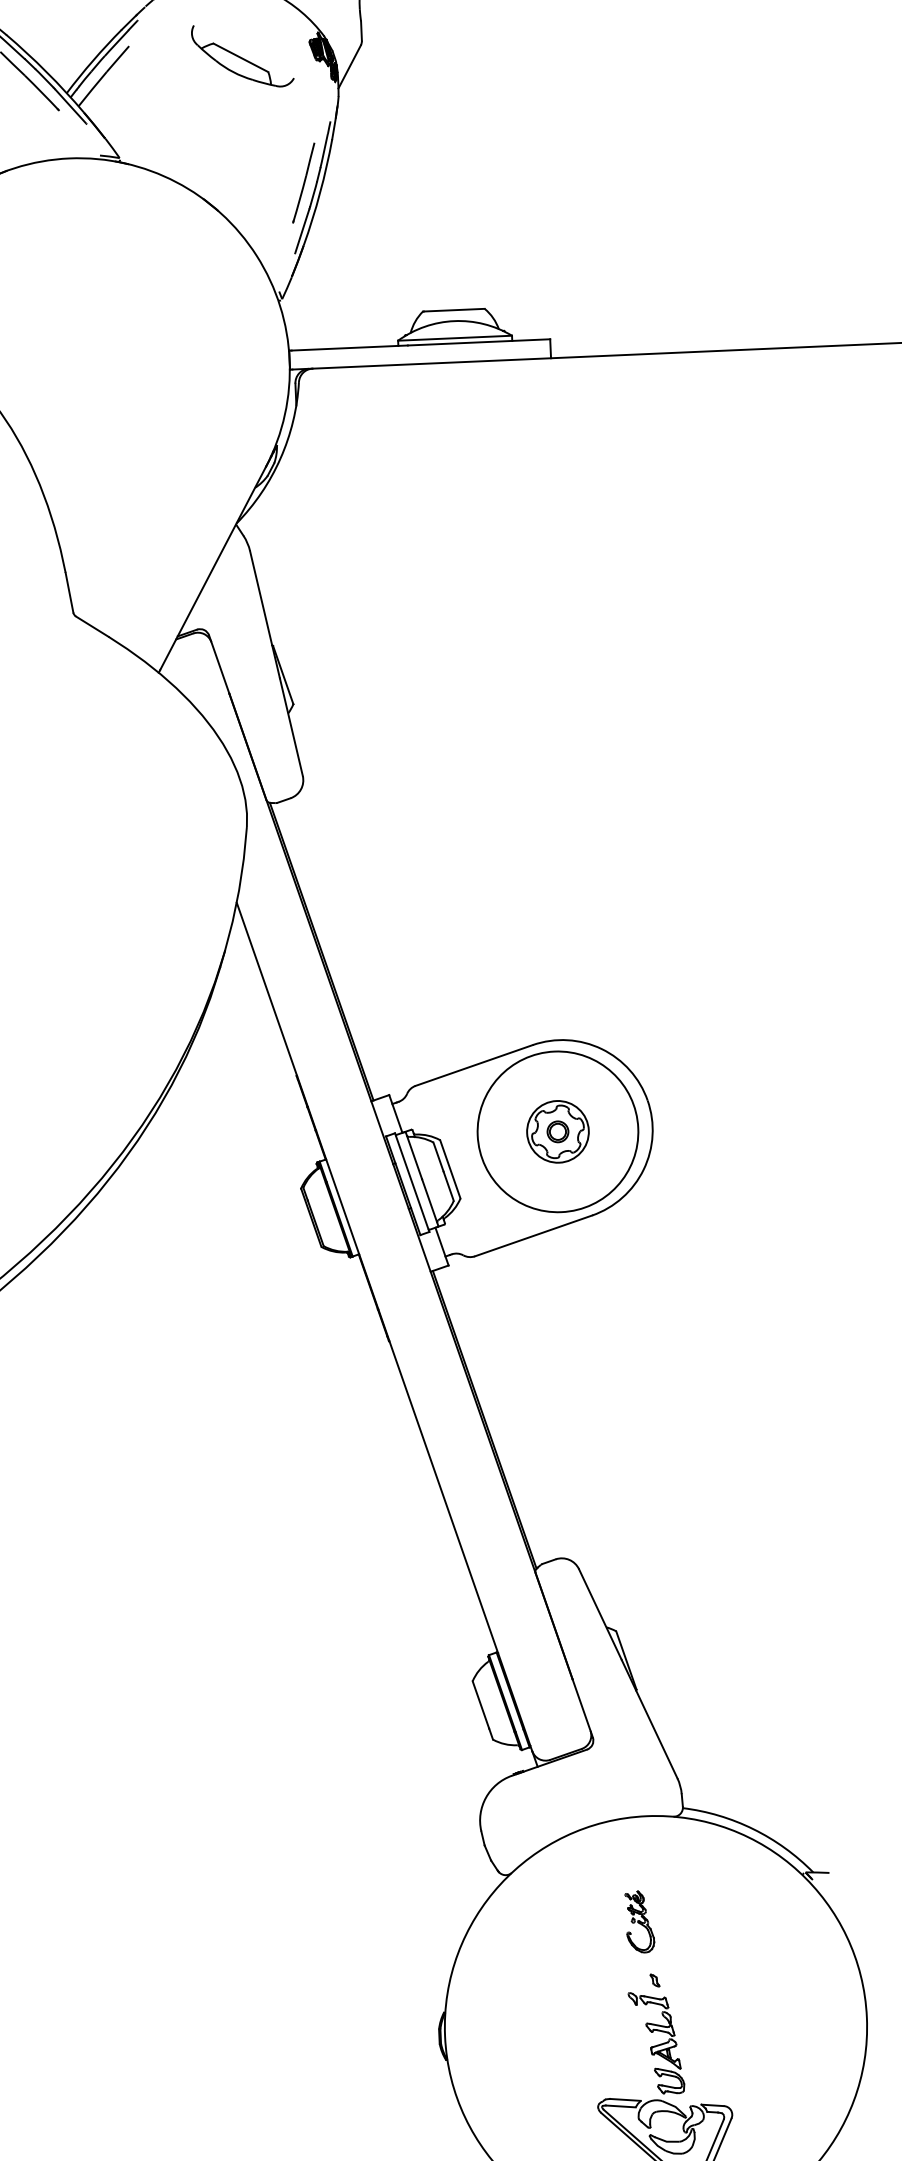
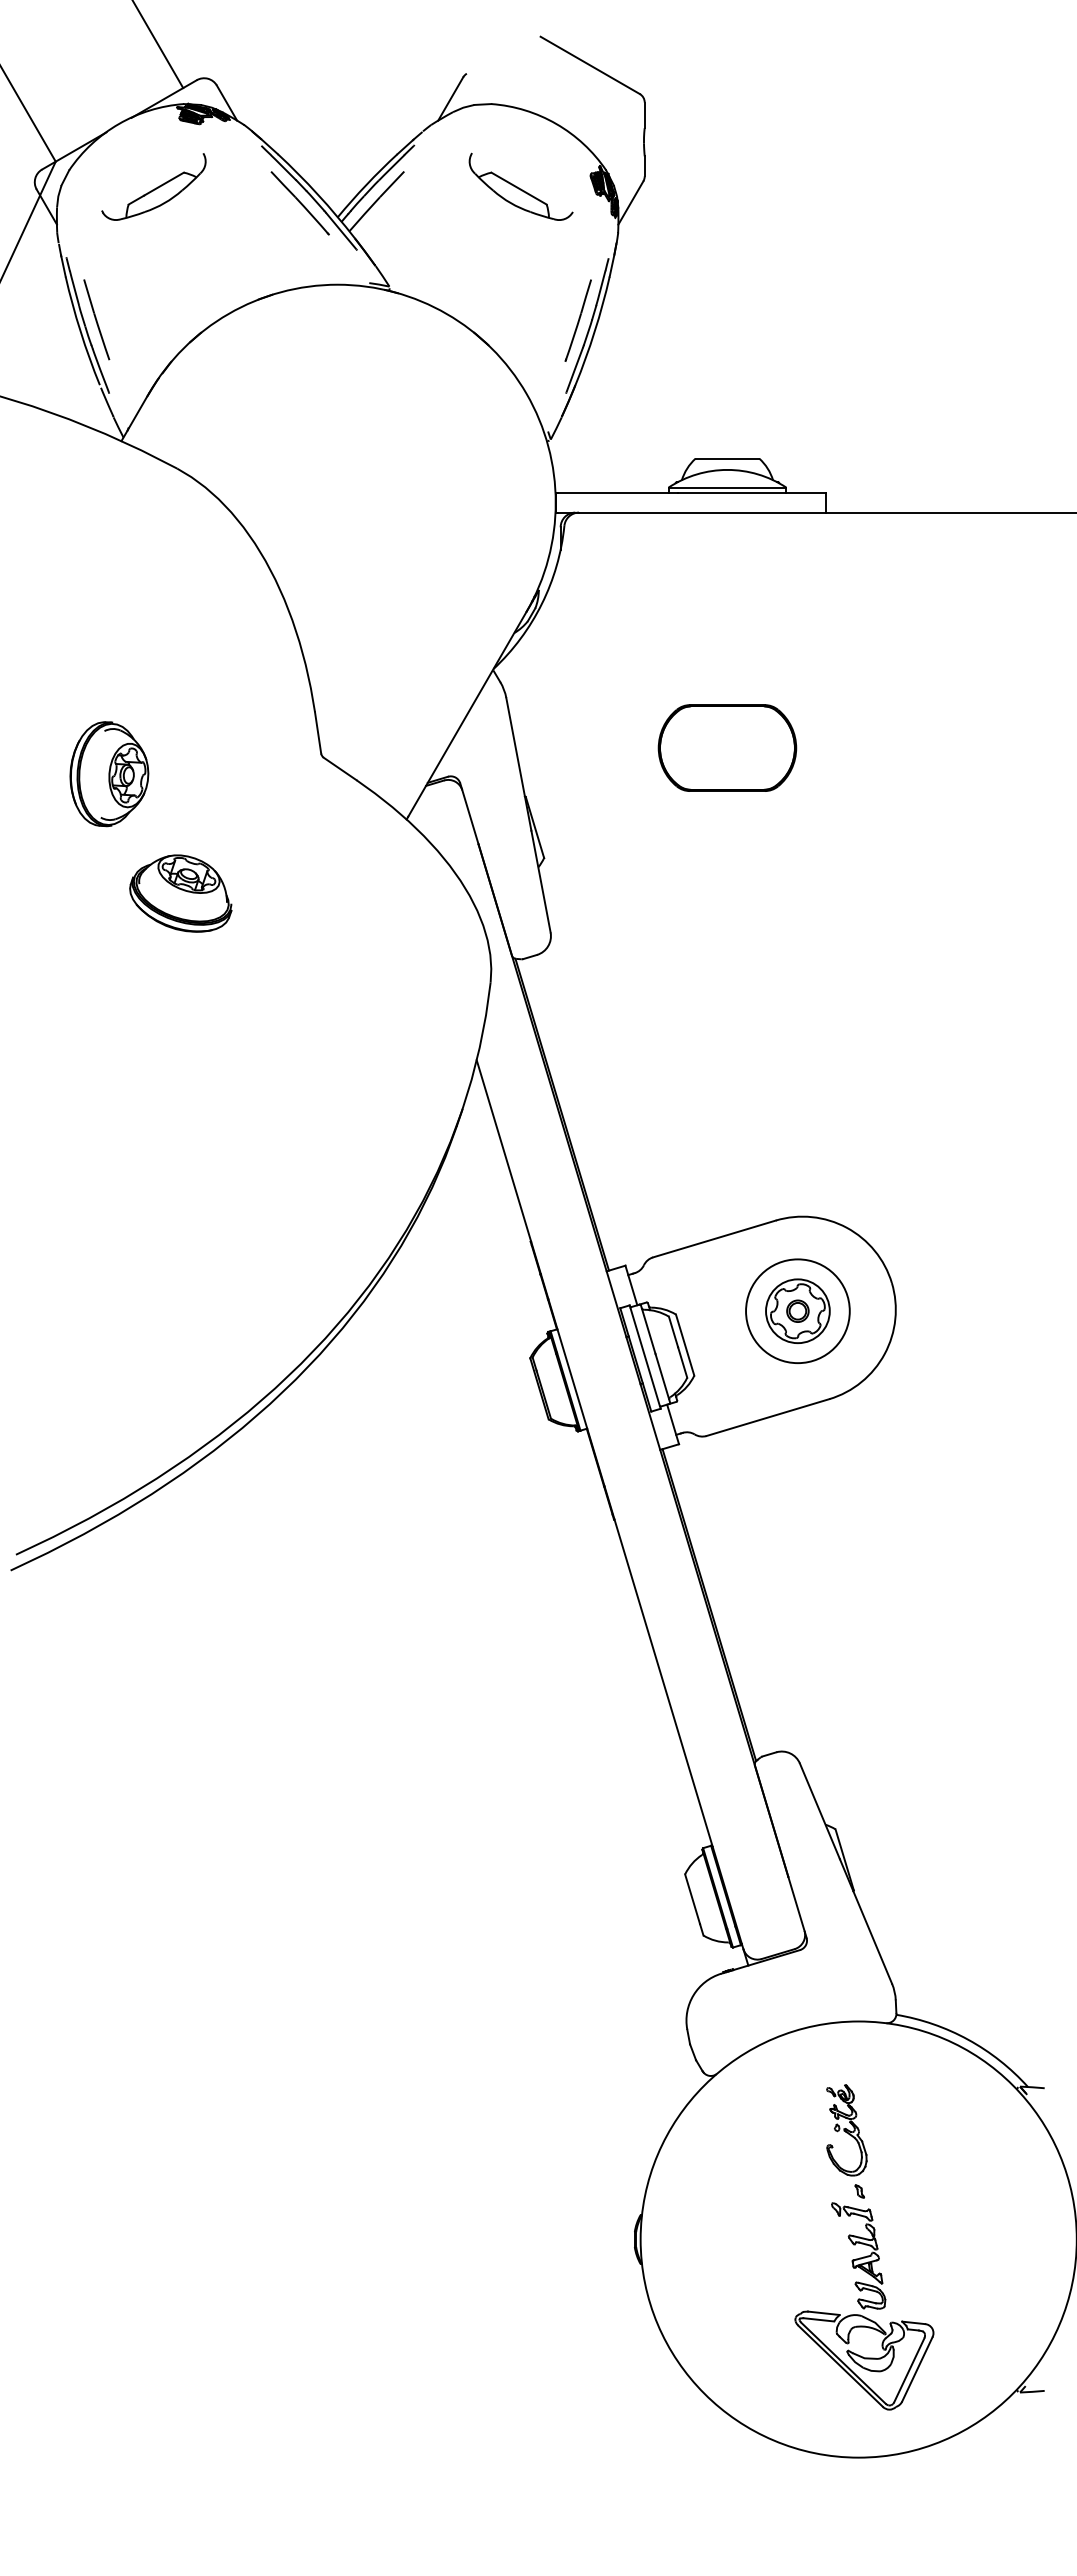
part: (466, 589) -> (727, 747), added
circle: (557, 1132) -> (797, 1311), size x0.62
part: (639, 1922) -> (846, 2130), size x1.43

